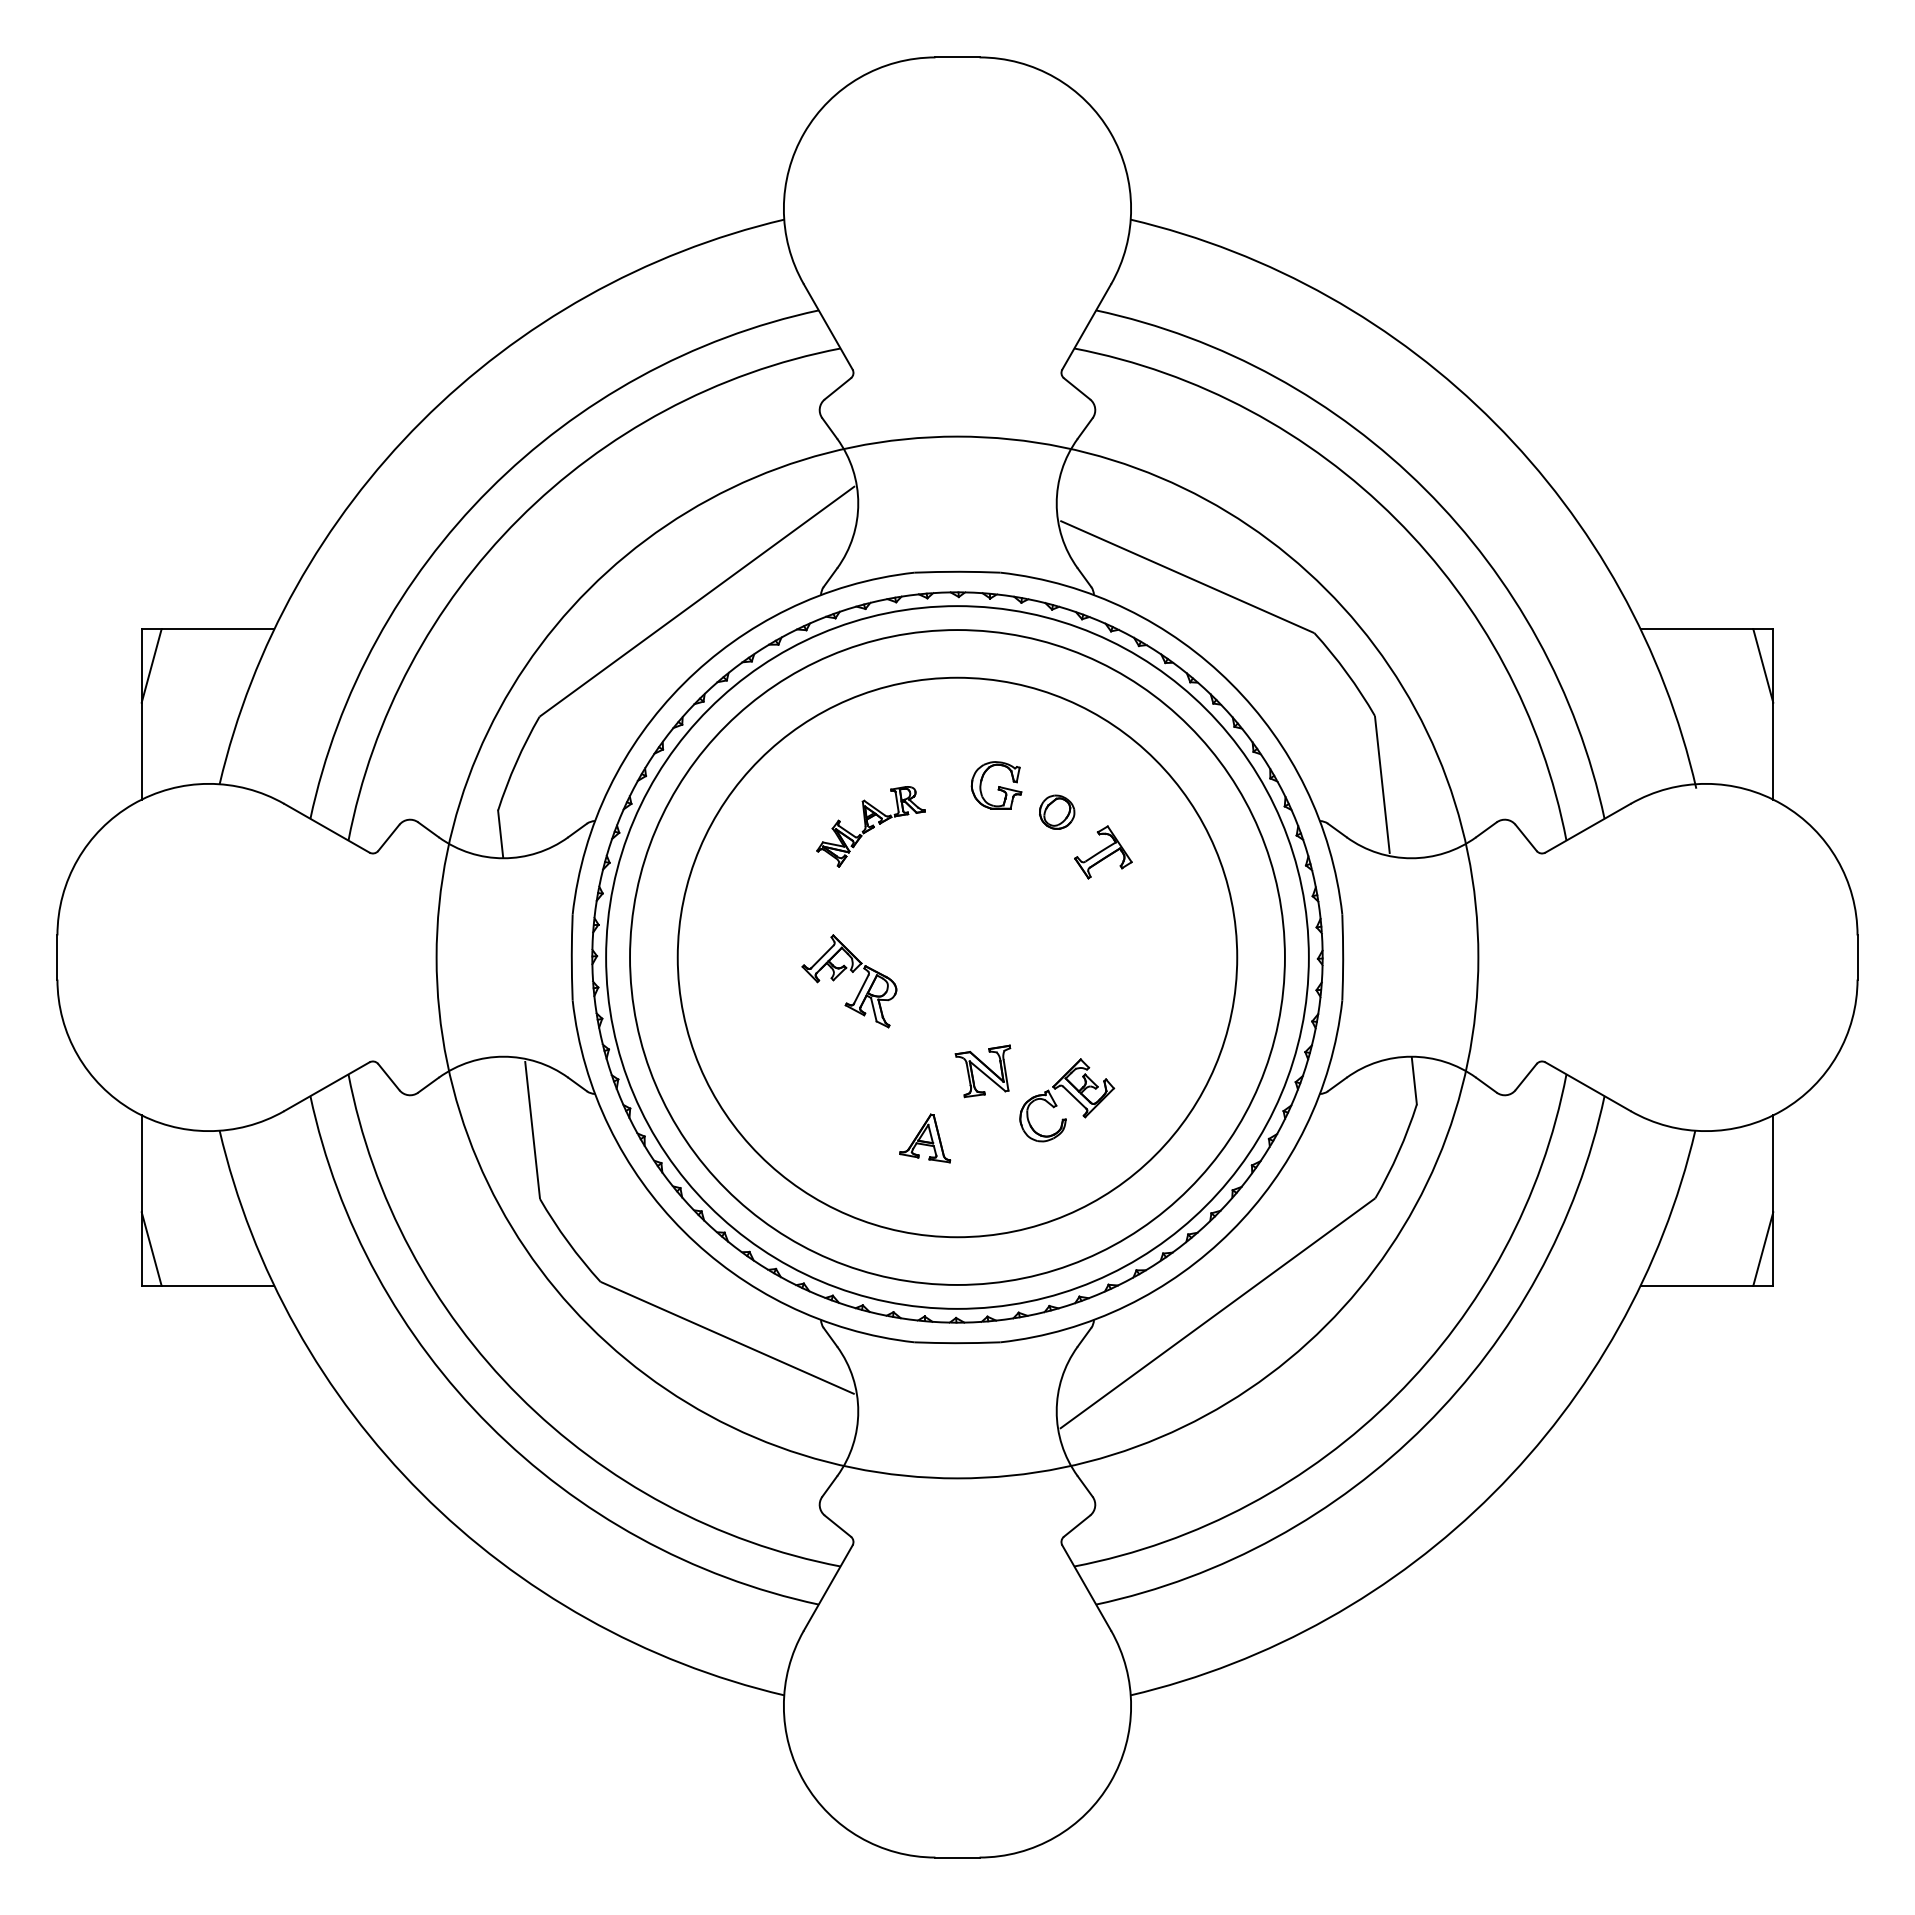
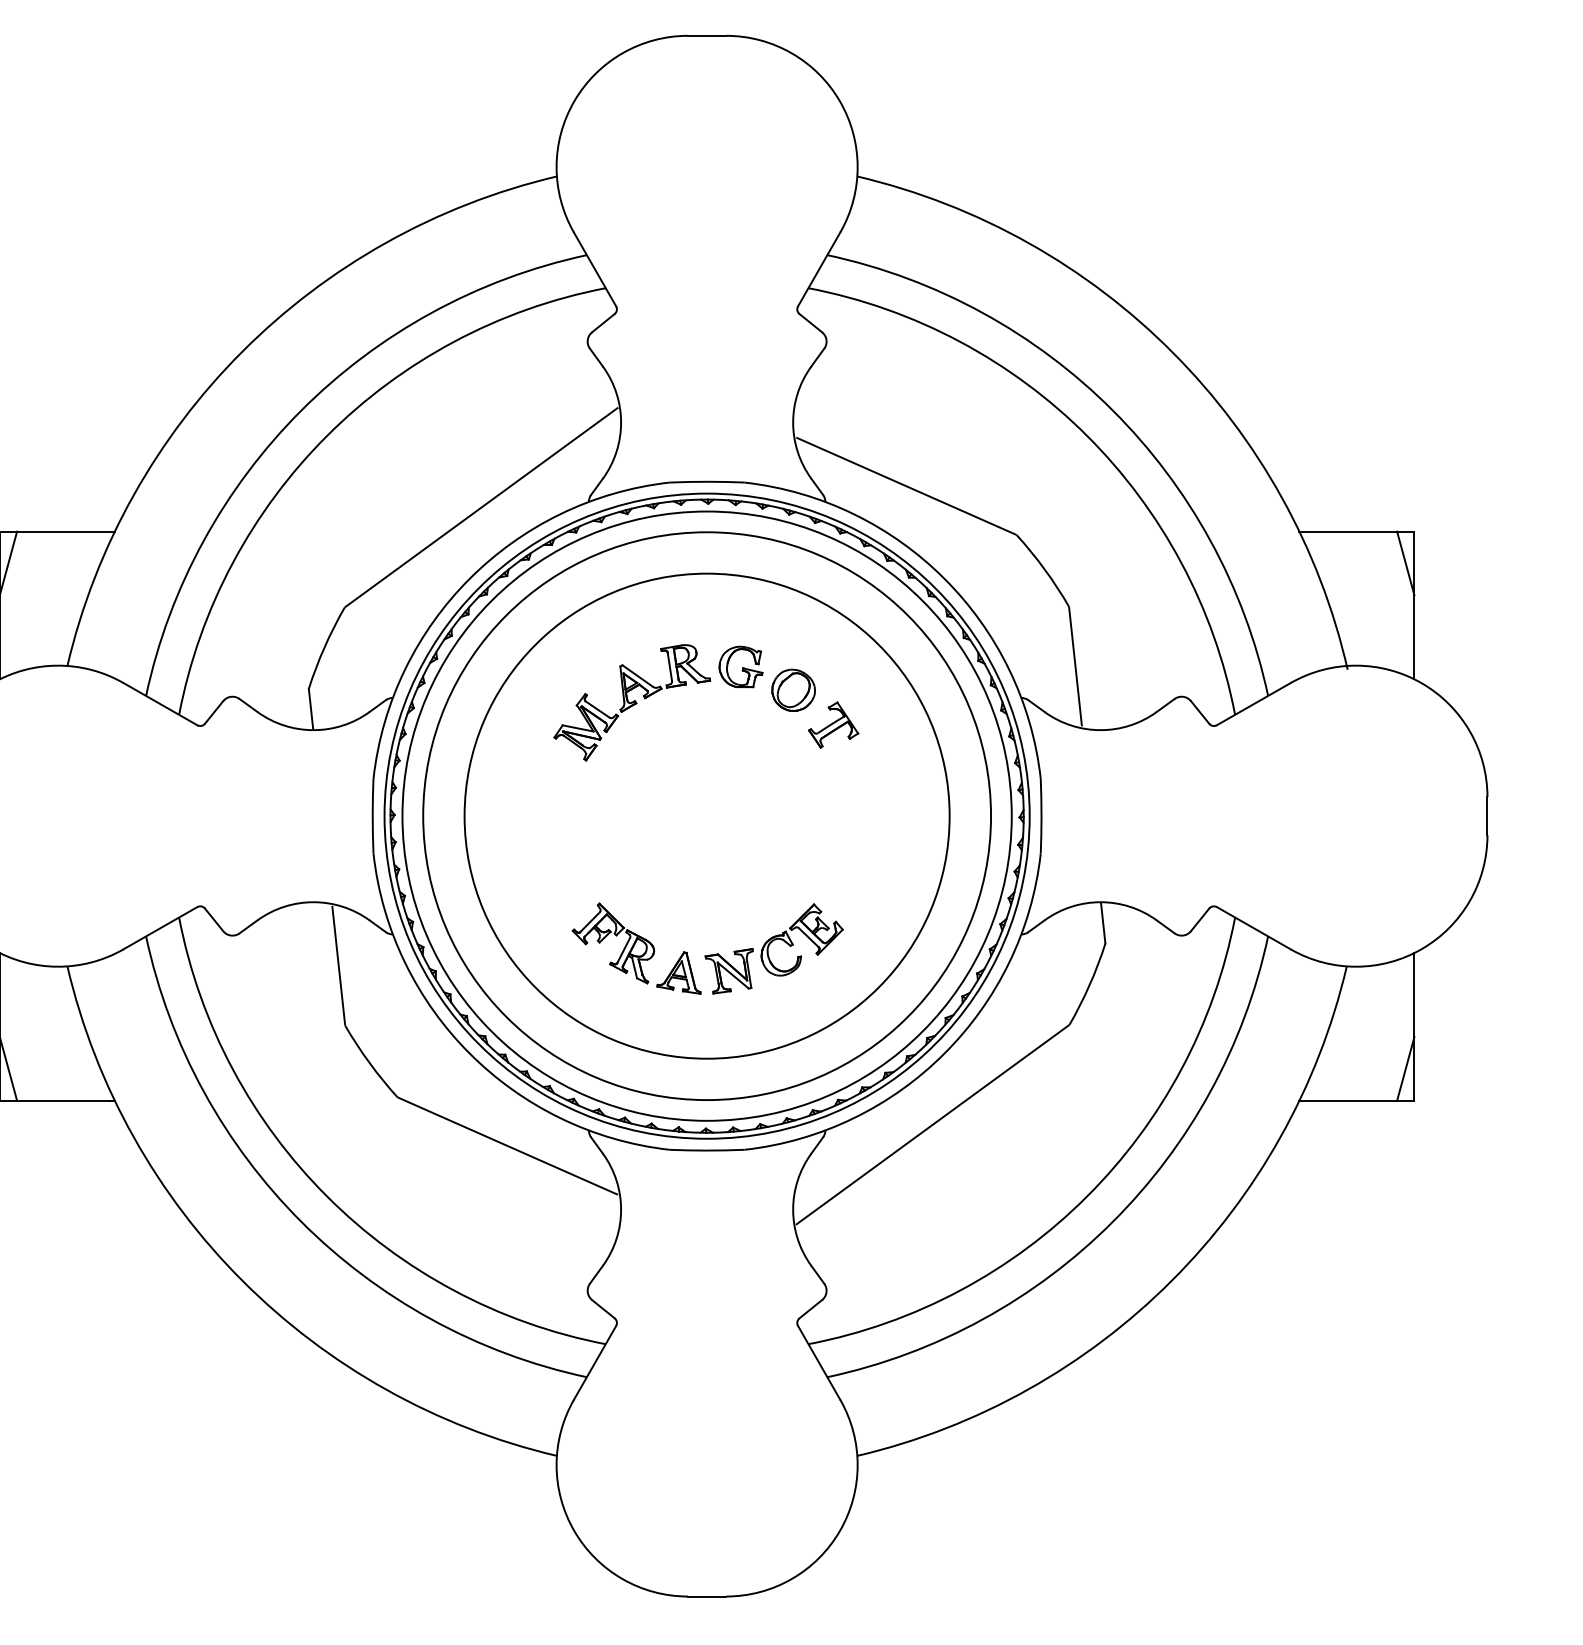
part: (1056, 811) -> (792, 689), size x1.43
part: (870, 826) -> (631, 702), size x1.67
circle: (957, 957) -> (707, 816), size x0.71
part: (852, 972) -> (616, 935), moved
part: (982, 1071) -> (728, 971), moved

